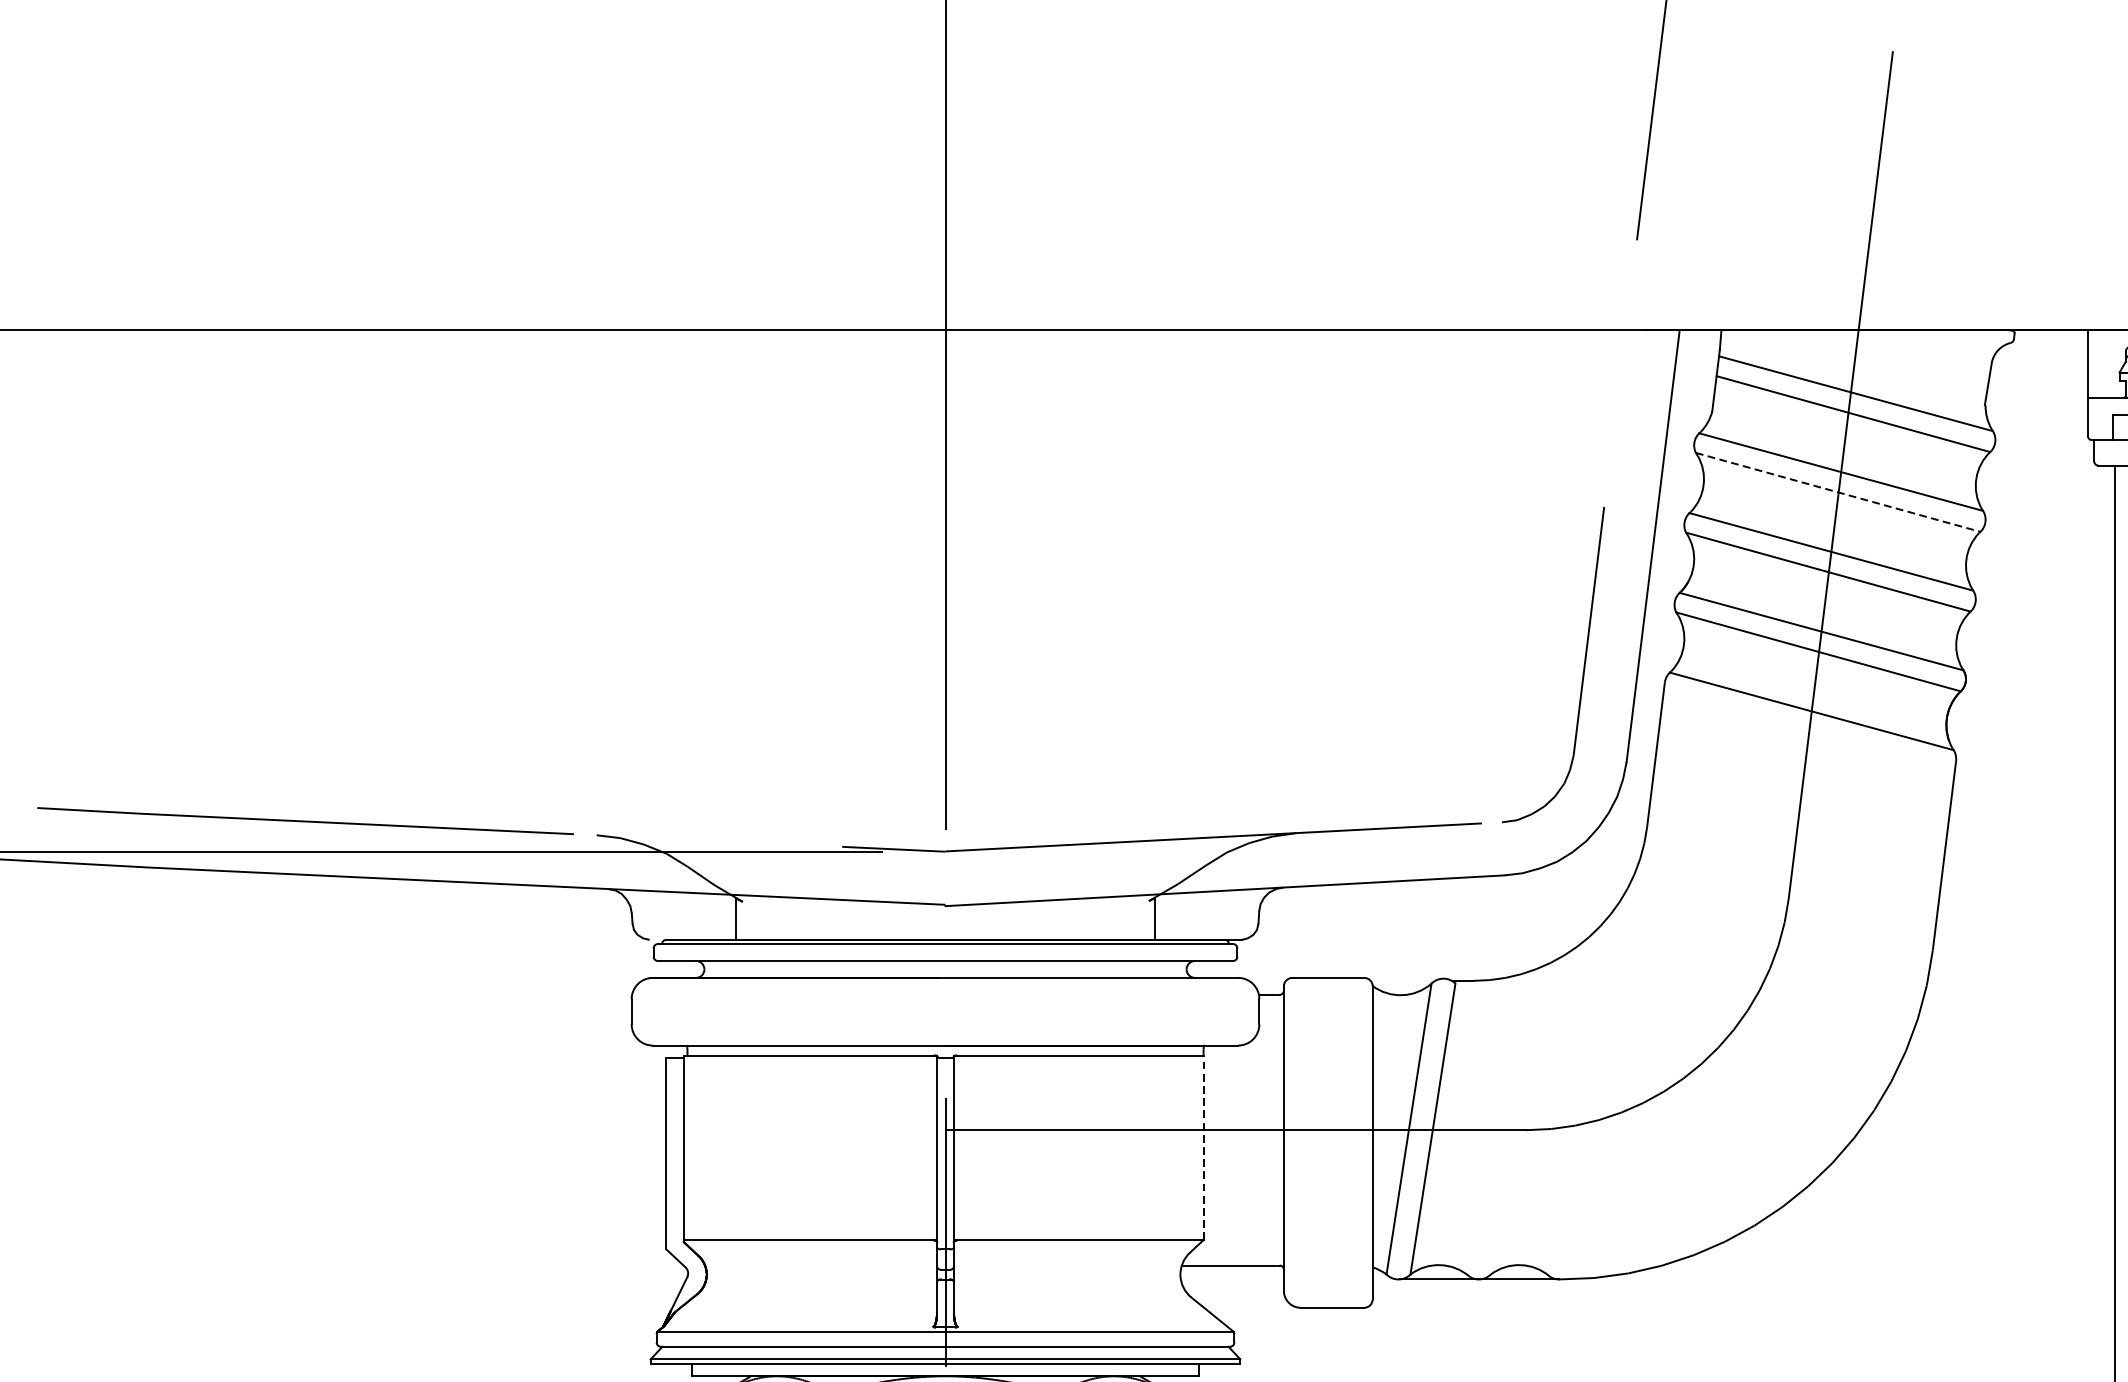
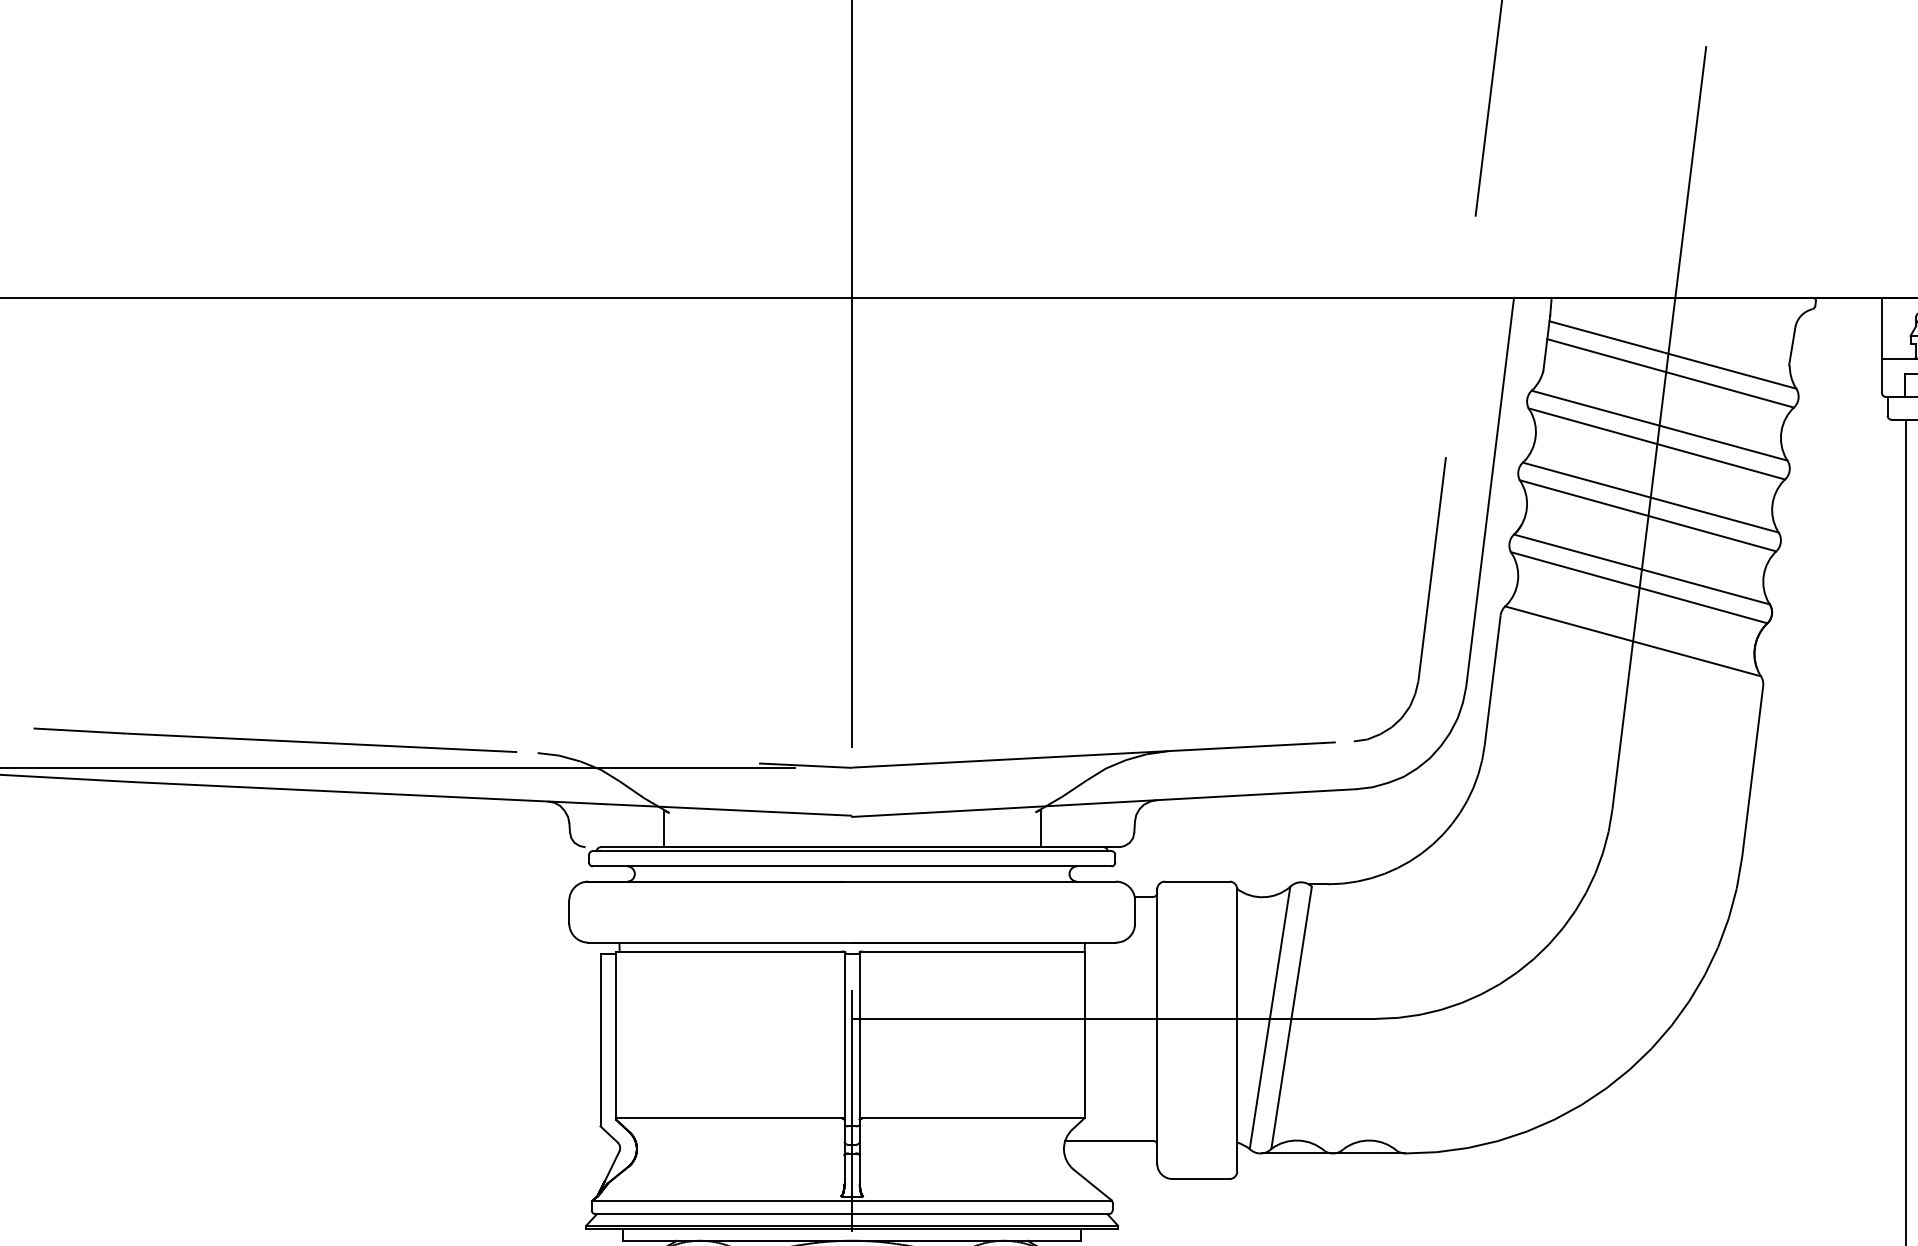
line: (1838, 492) -> (1657, 444), dashed -> solid
line: (1203, 1147) -> (1084, 1034), dashed -> solid

